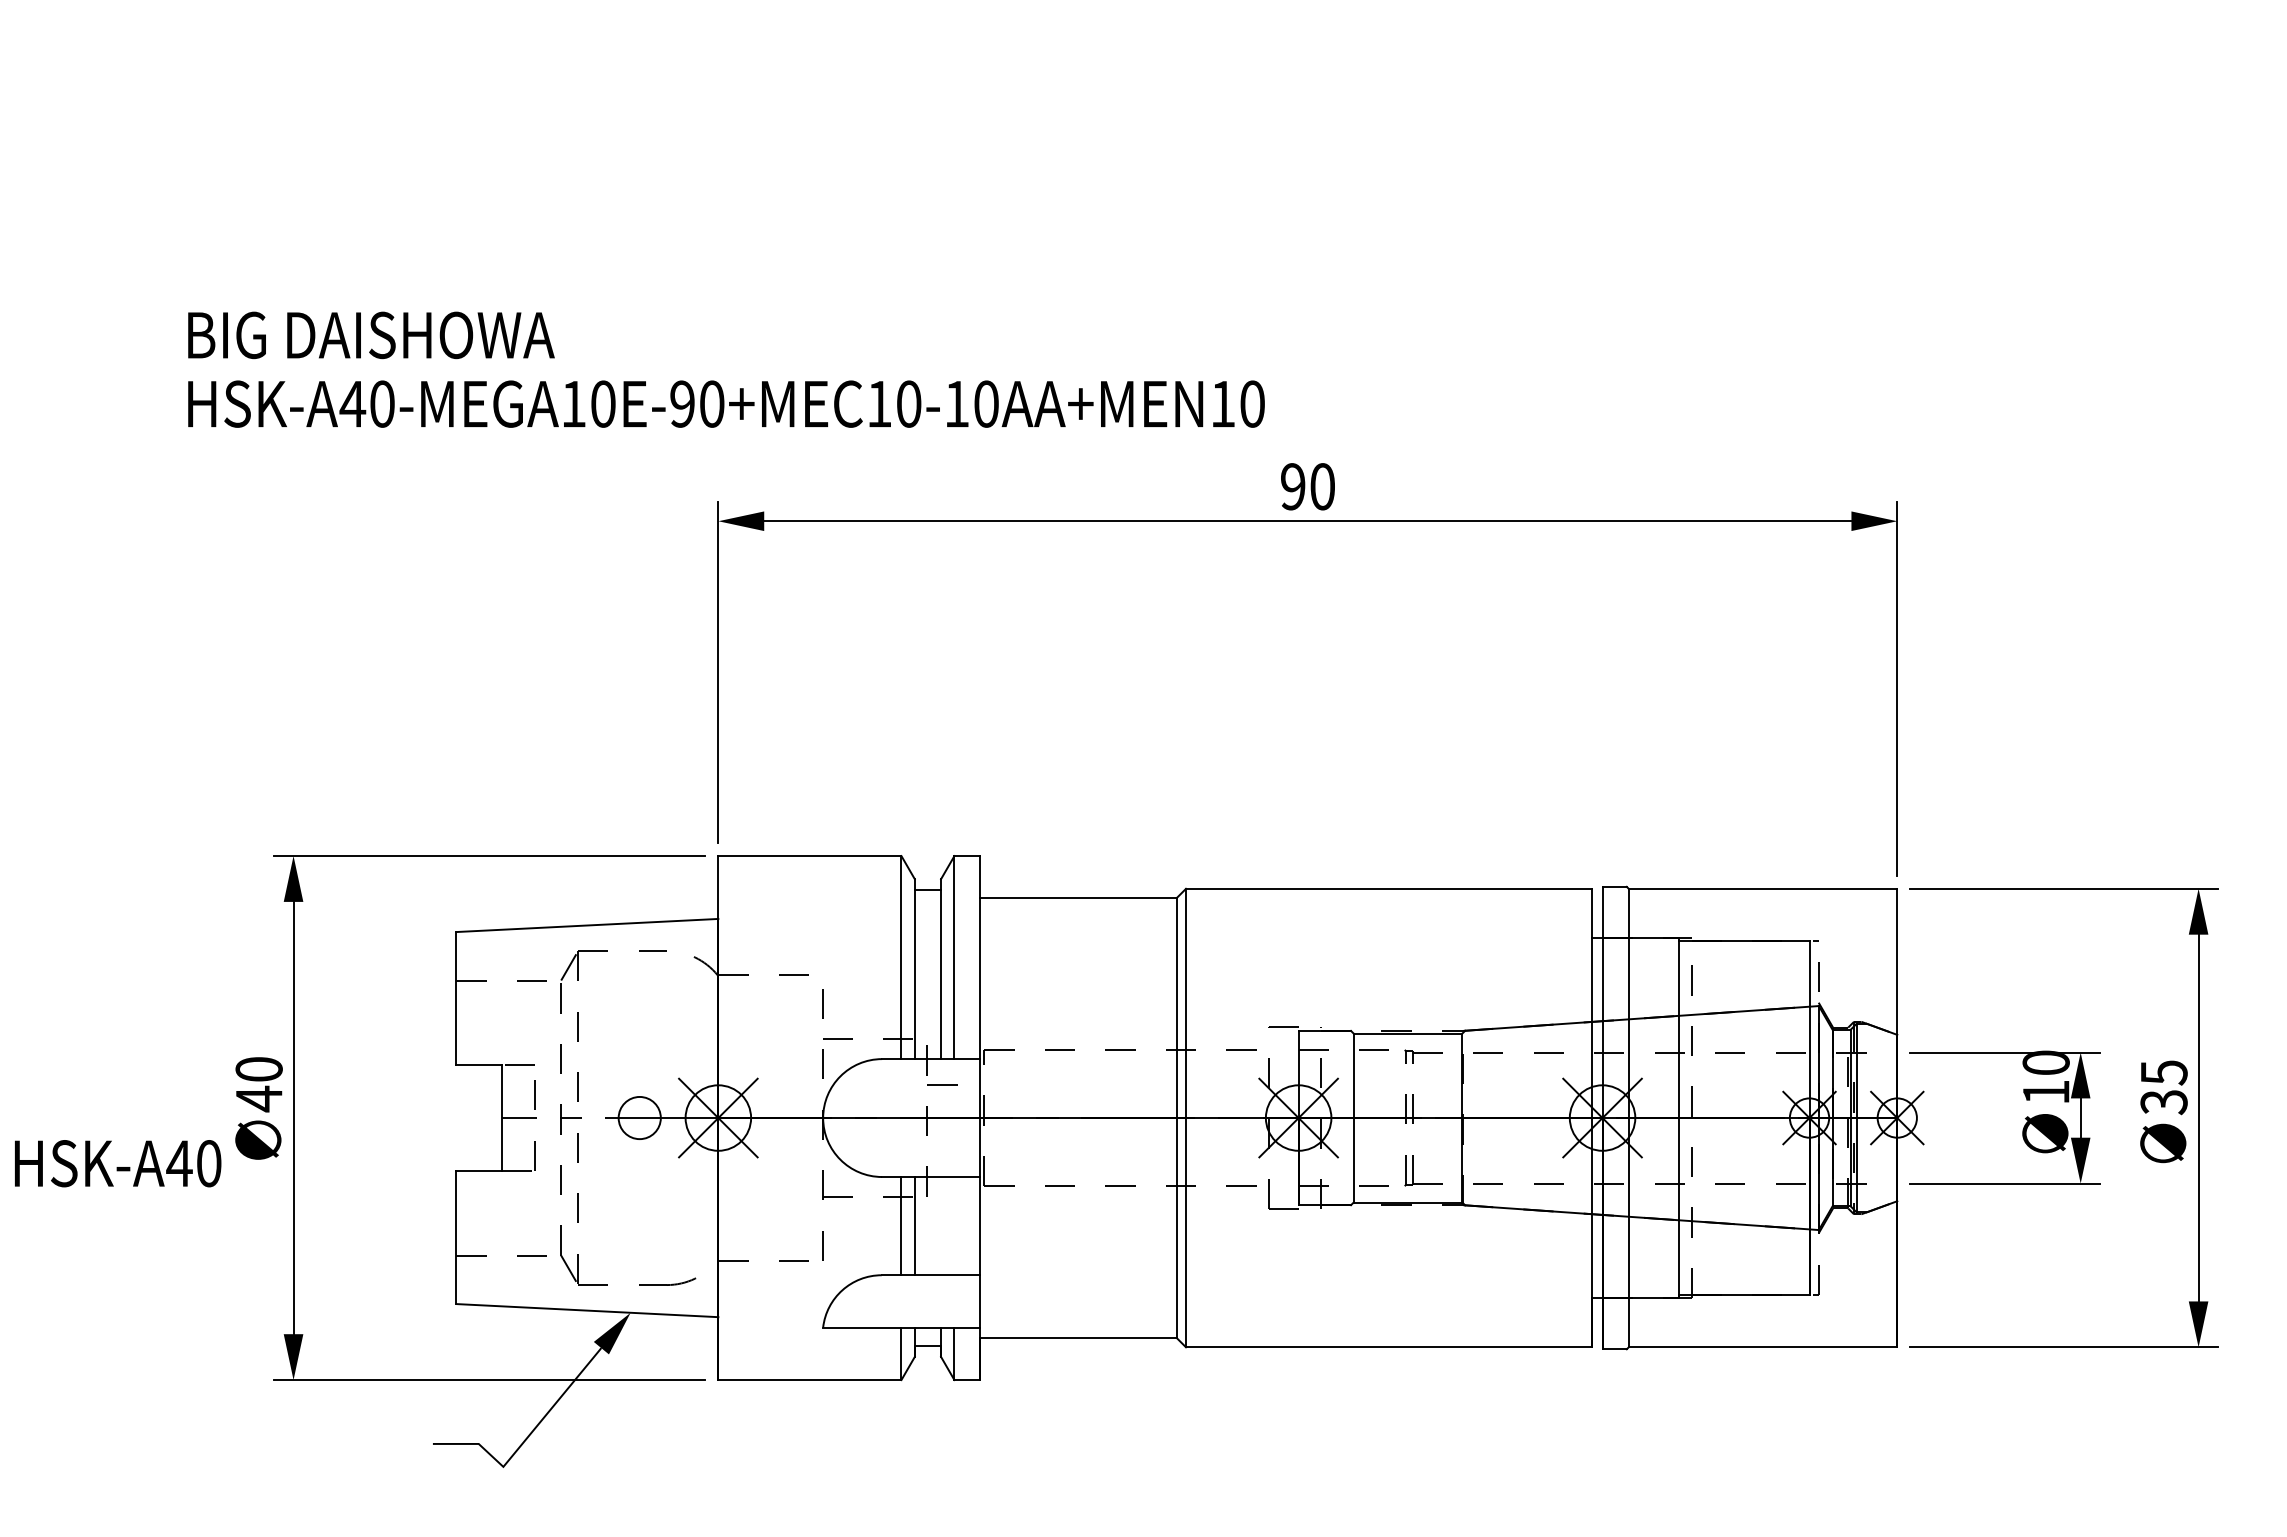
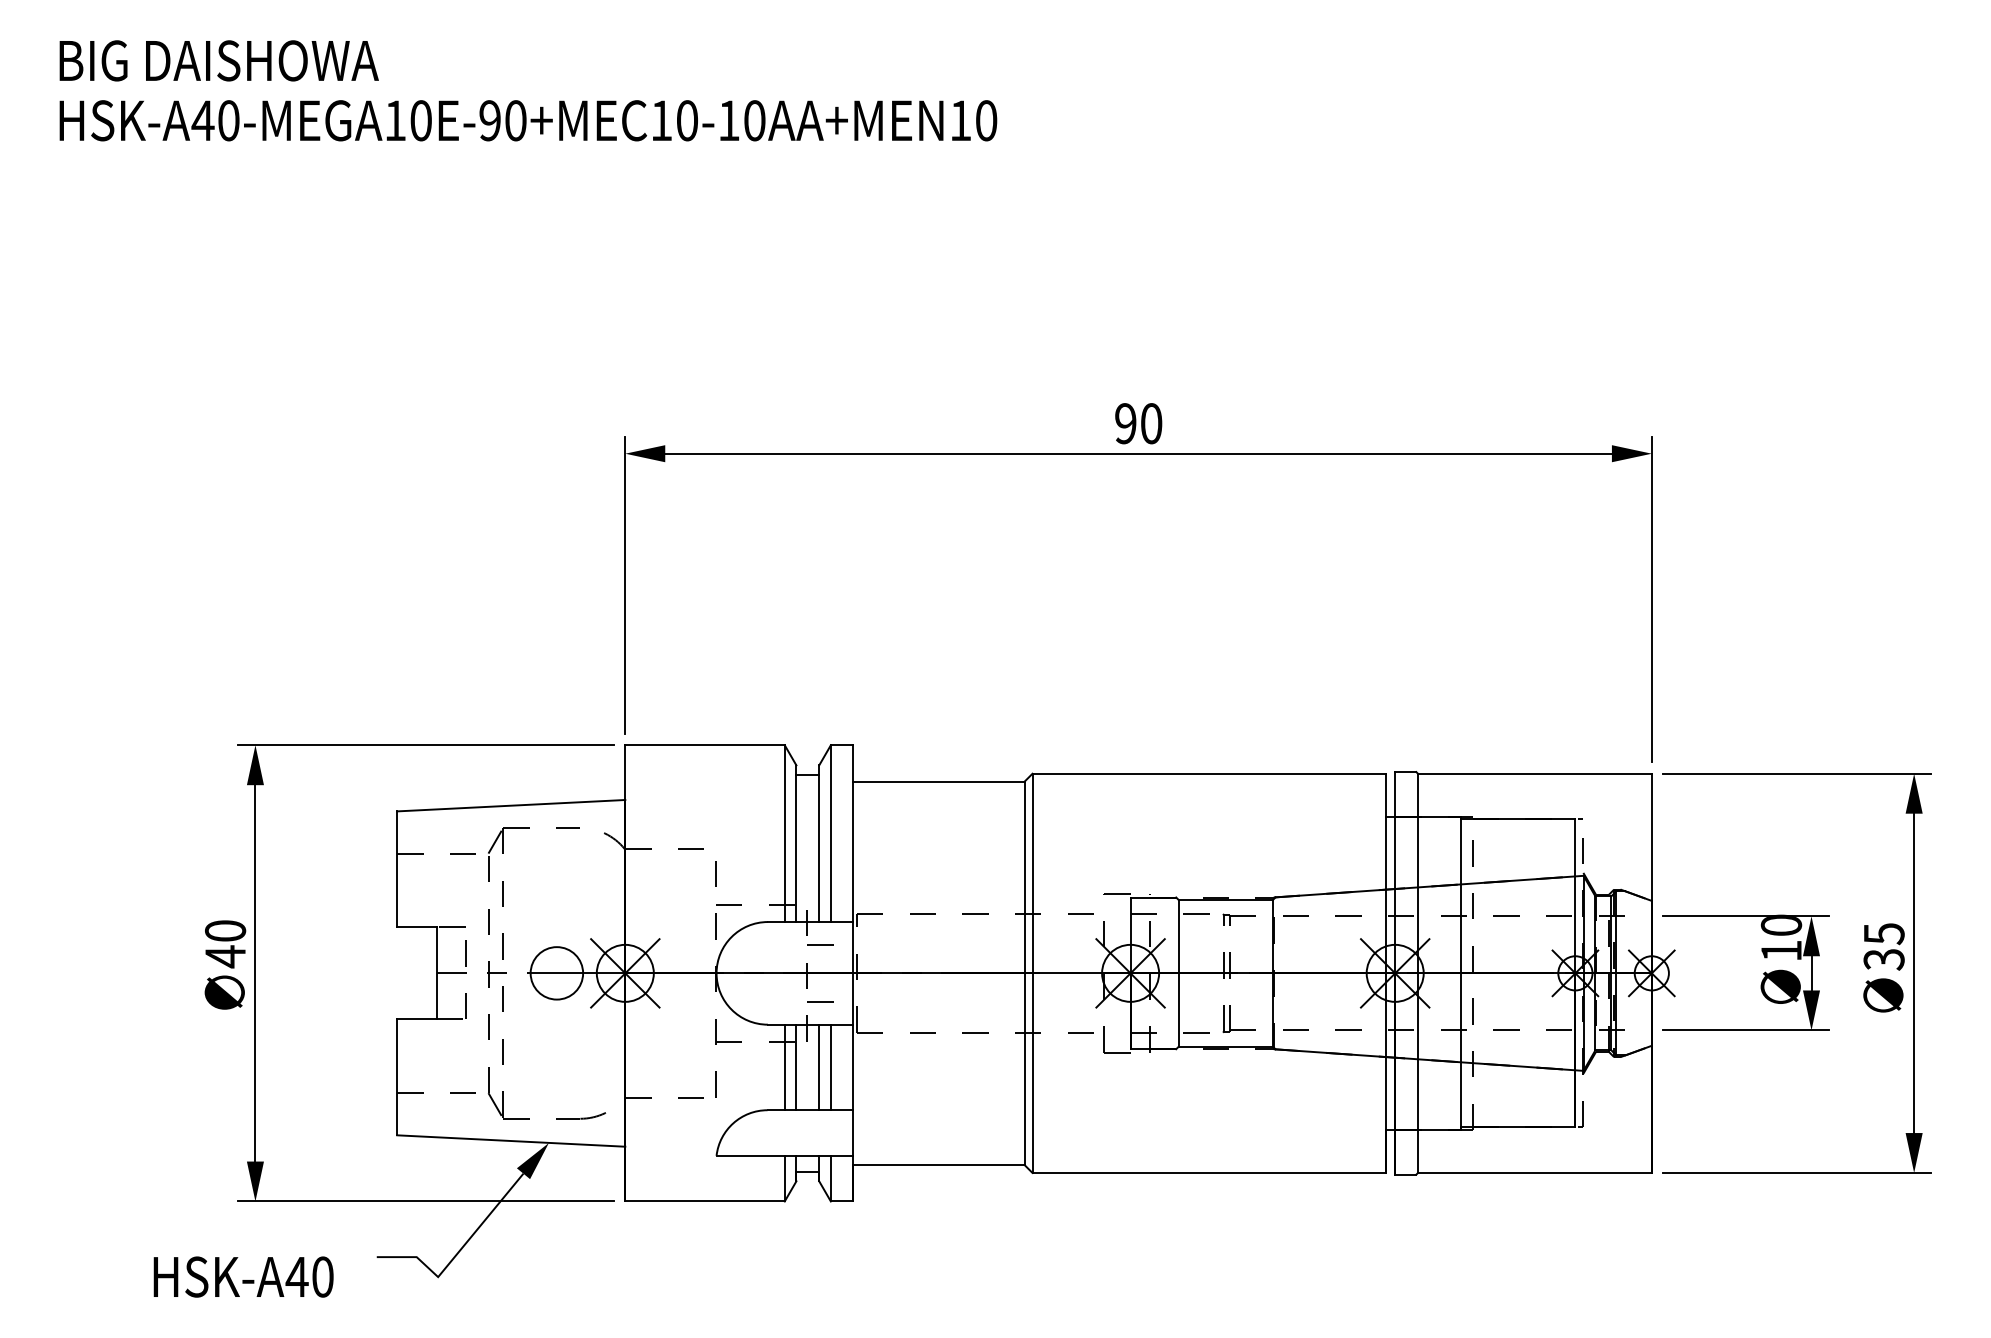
text: (726, 369) -> (528, 90), moved
circle: (639, 1118) -> (556, 973), size x1.43
line: (942, 1150) -> (820, 1001), added
text: (117, 1163) -> (243, 1276), moved
line: (941, 1226) -> (819, 1067), added
line: (953, 1226) -> (830, 1067), added

